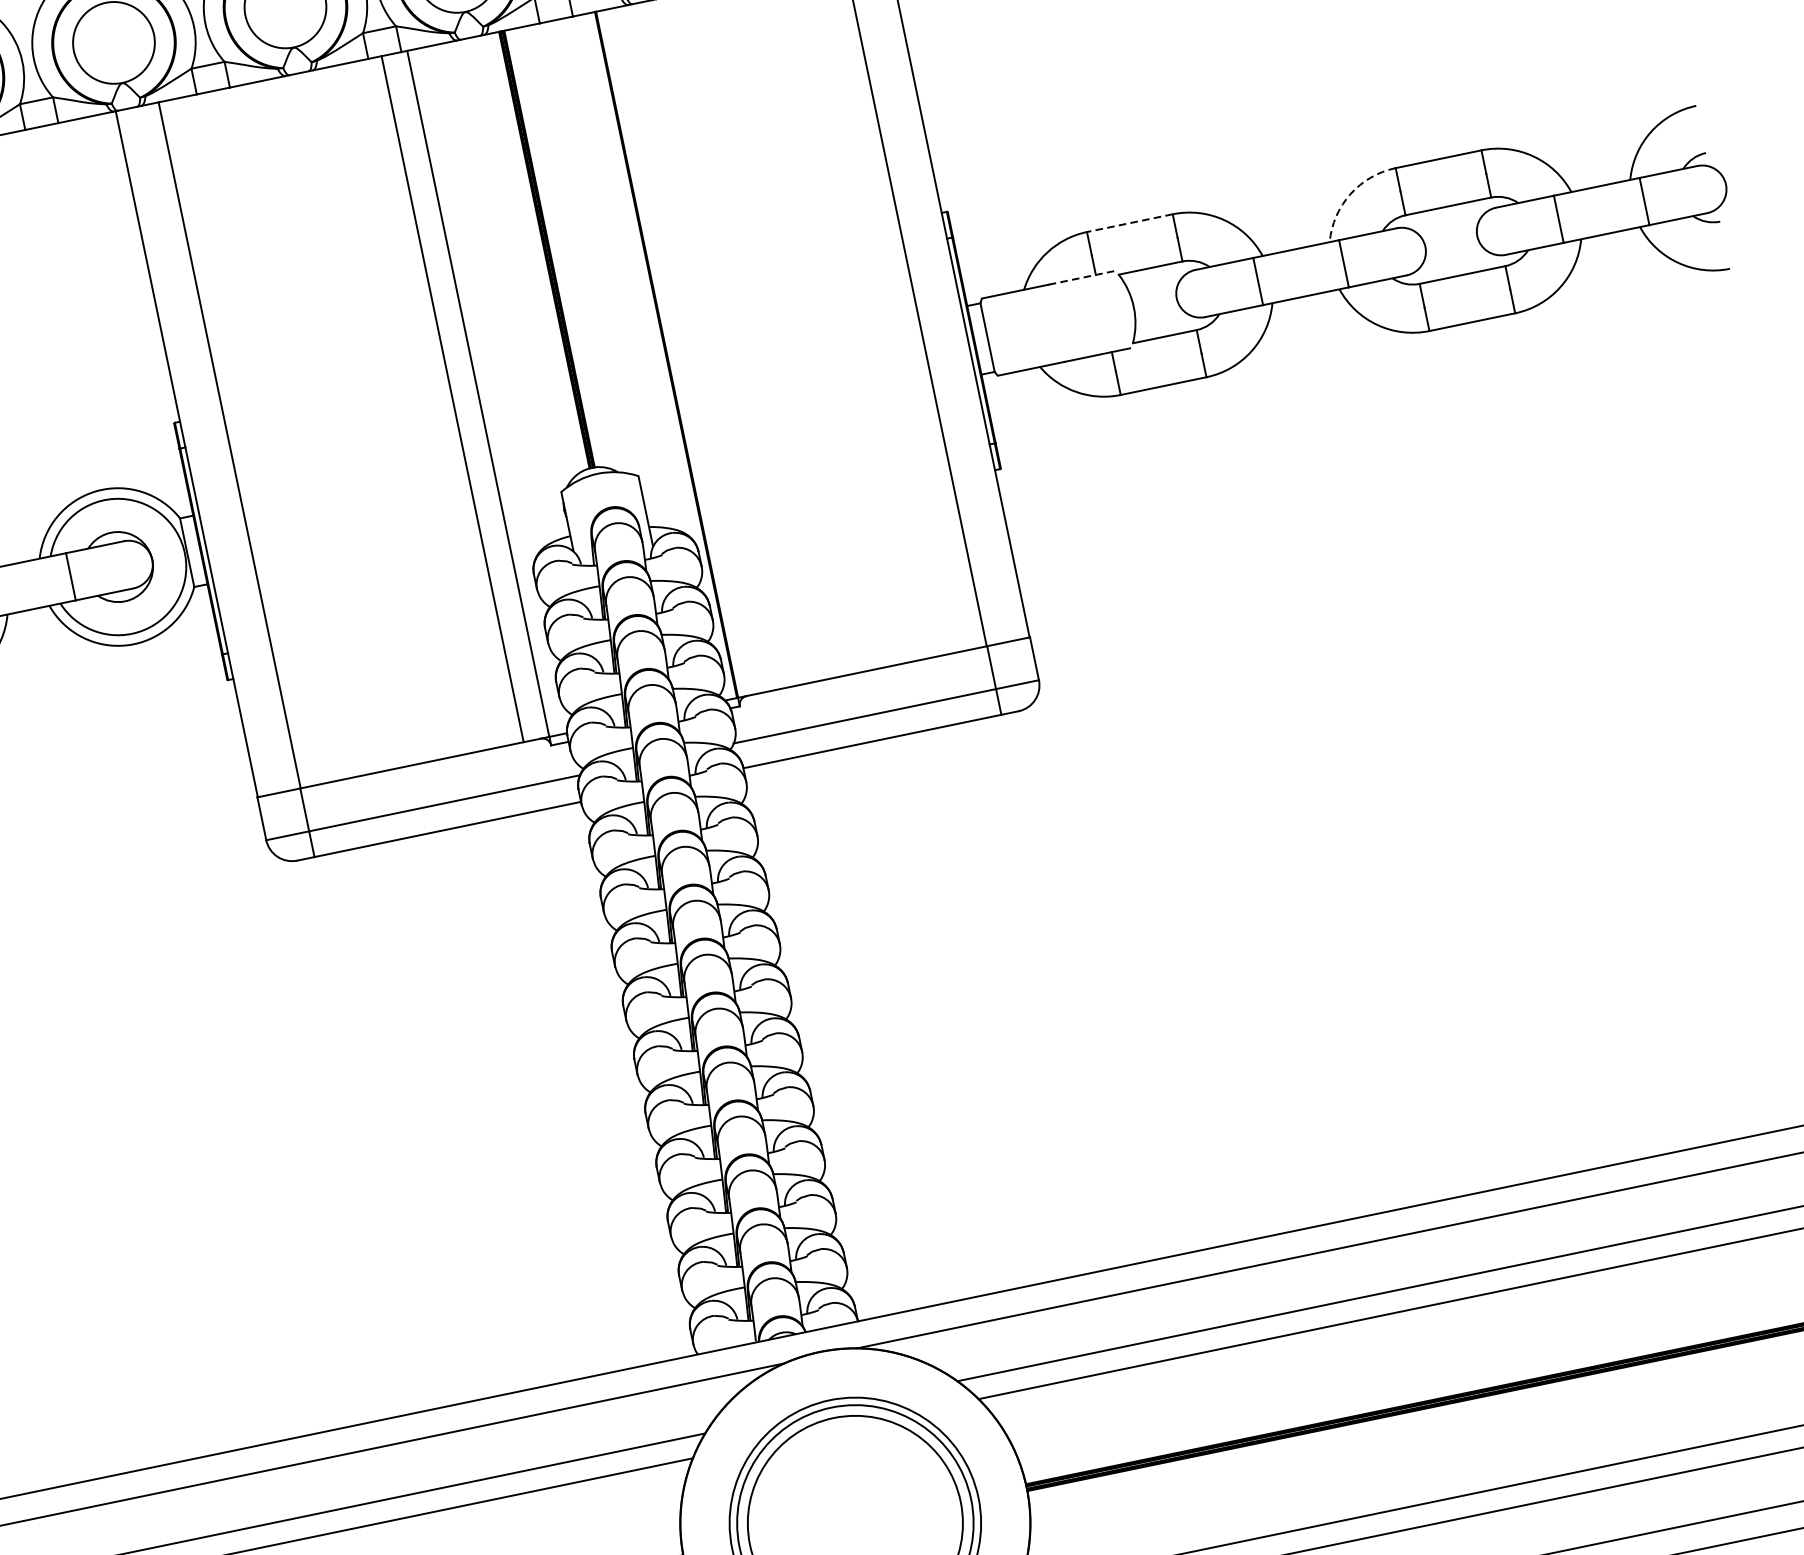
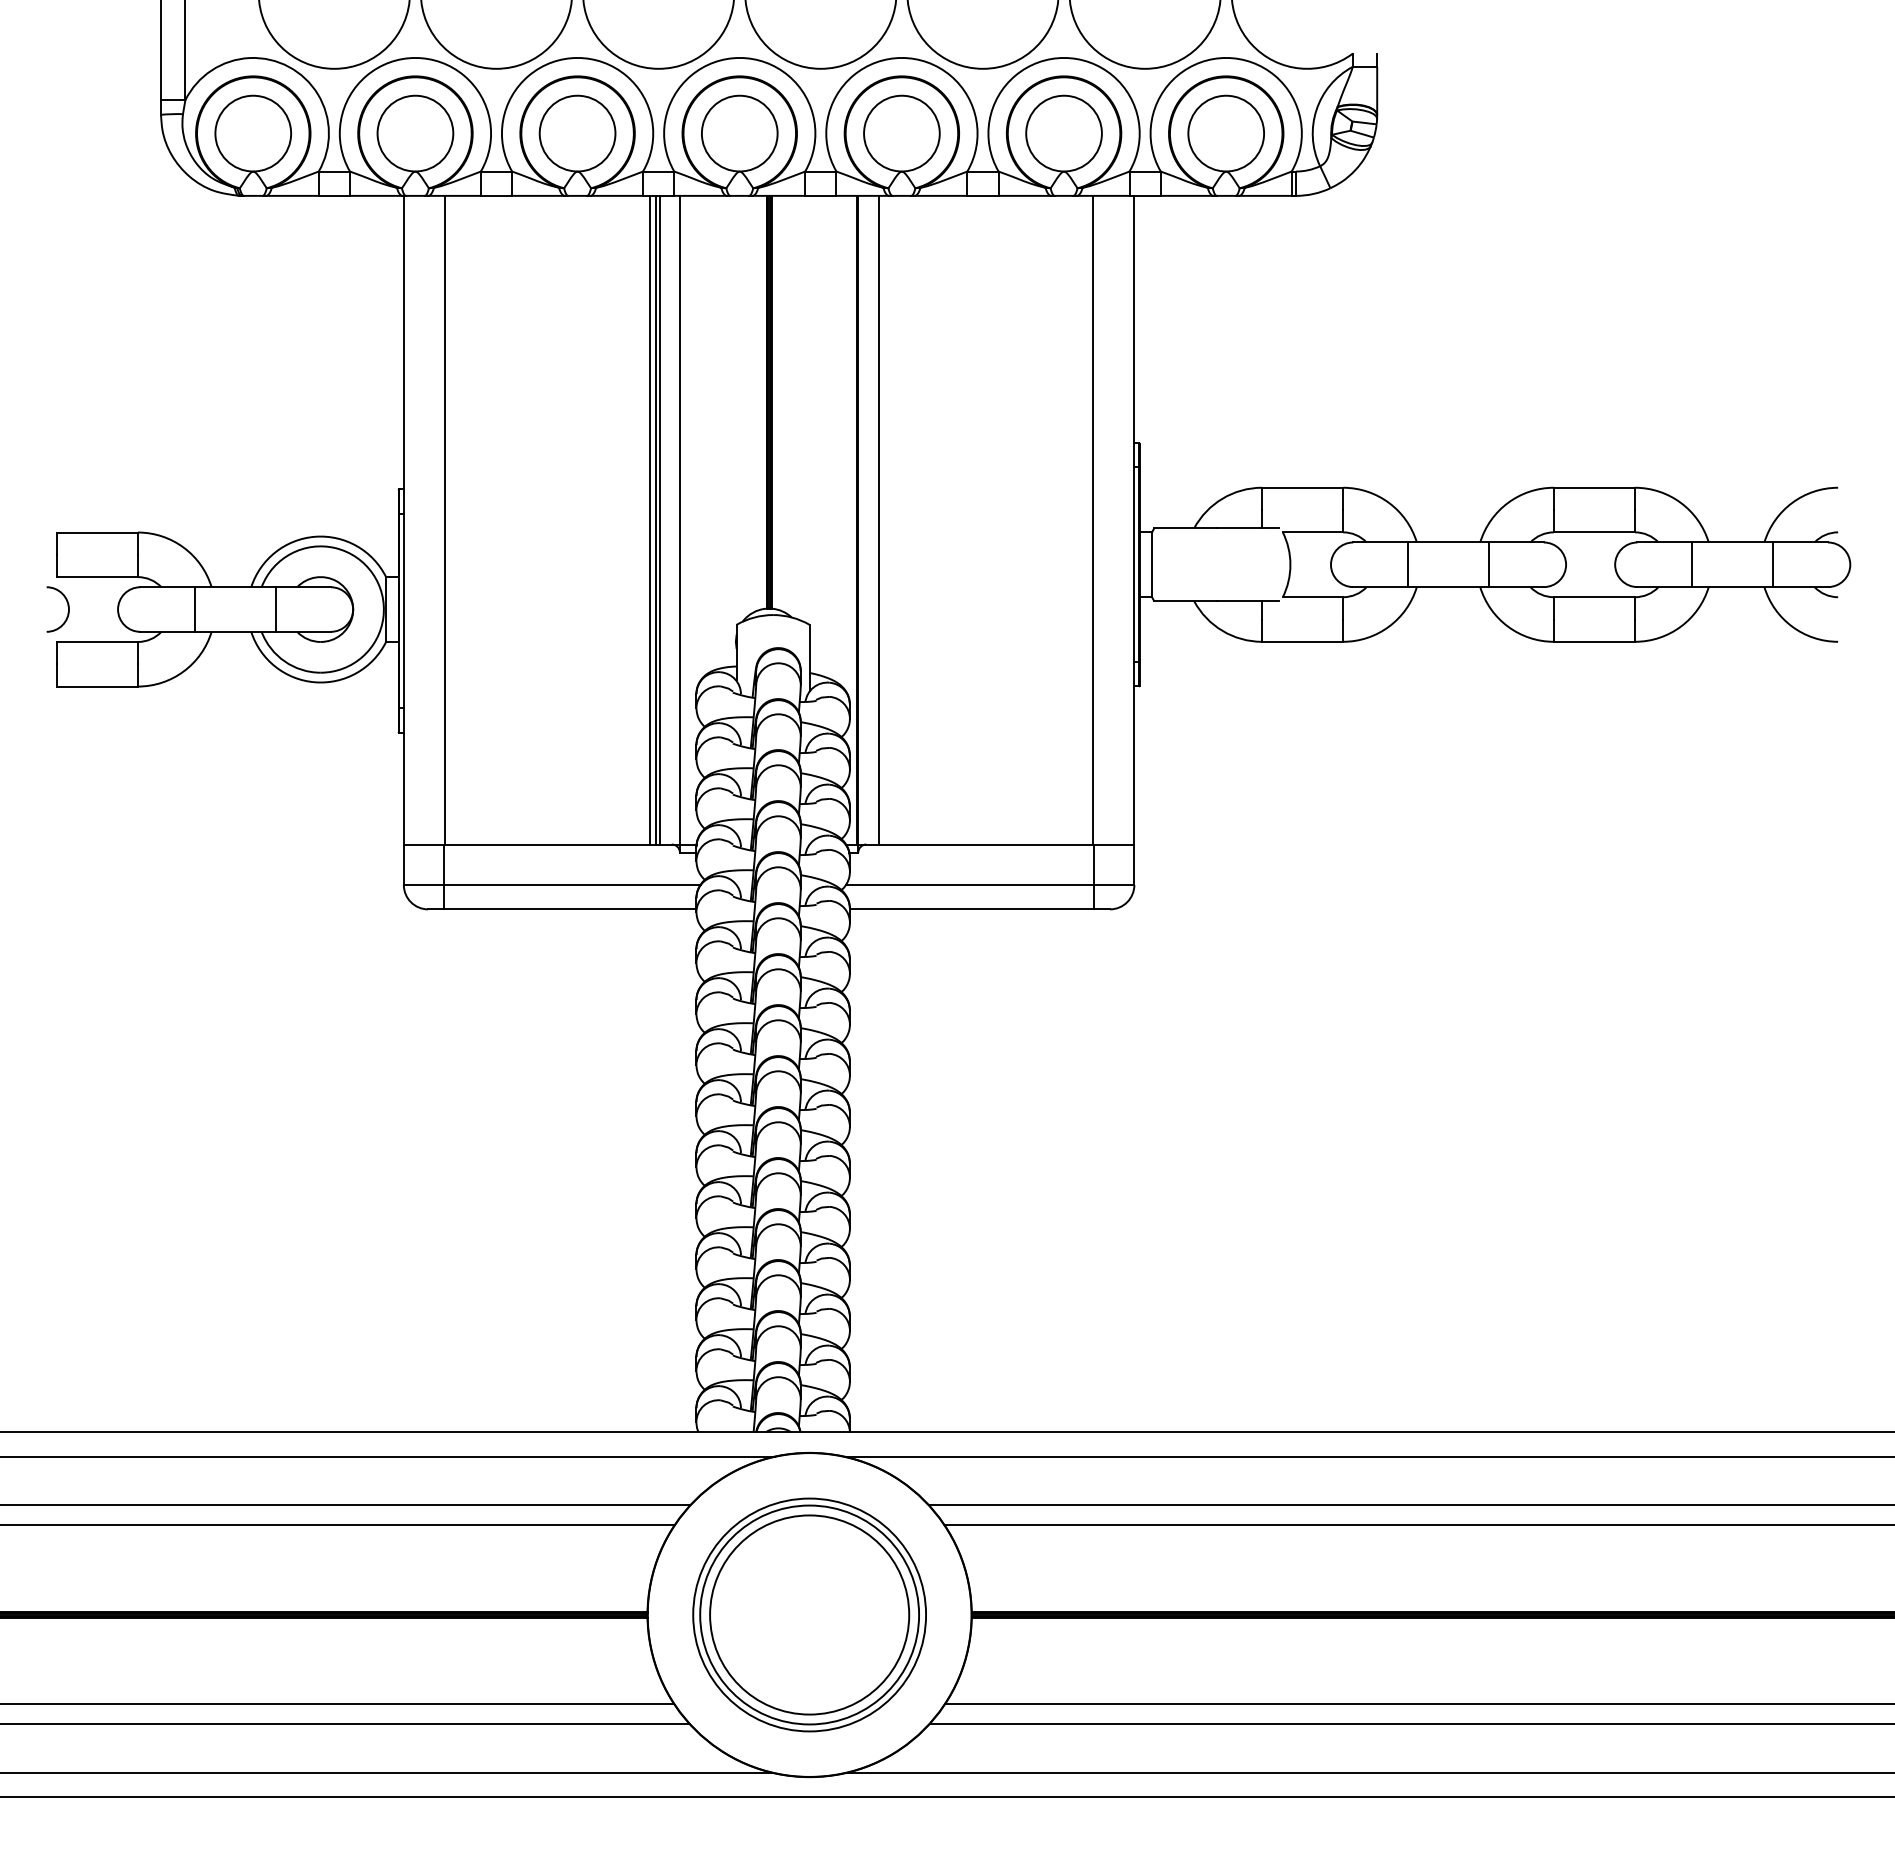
arc: (1350, 193) -> (1508, 502), dashed -> solid
line: (1129, 222) -> (1302, 487), dashed -> solid
line: (1081, 278) -> (1248, 528), dashed -> solid
line: (688, 349) -> (878, 519), added
line: (456, 397) -> (659, 519), added
line: (447, 399) -> (650, 519), added

